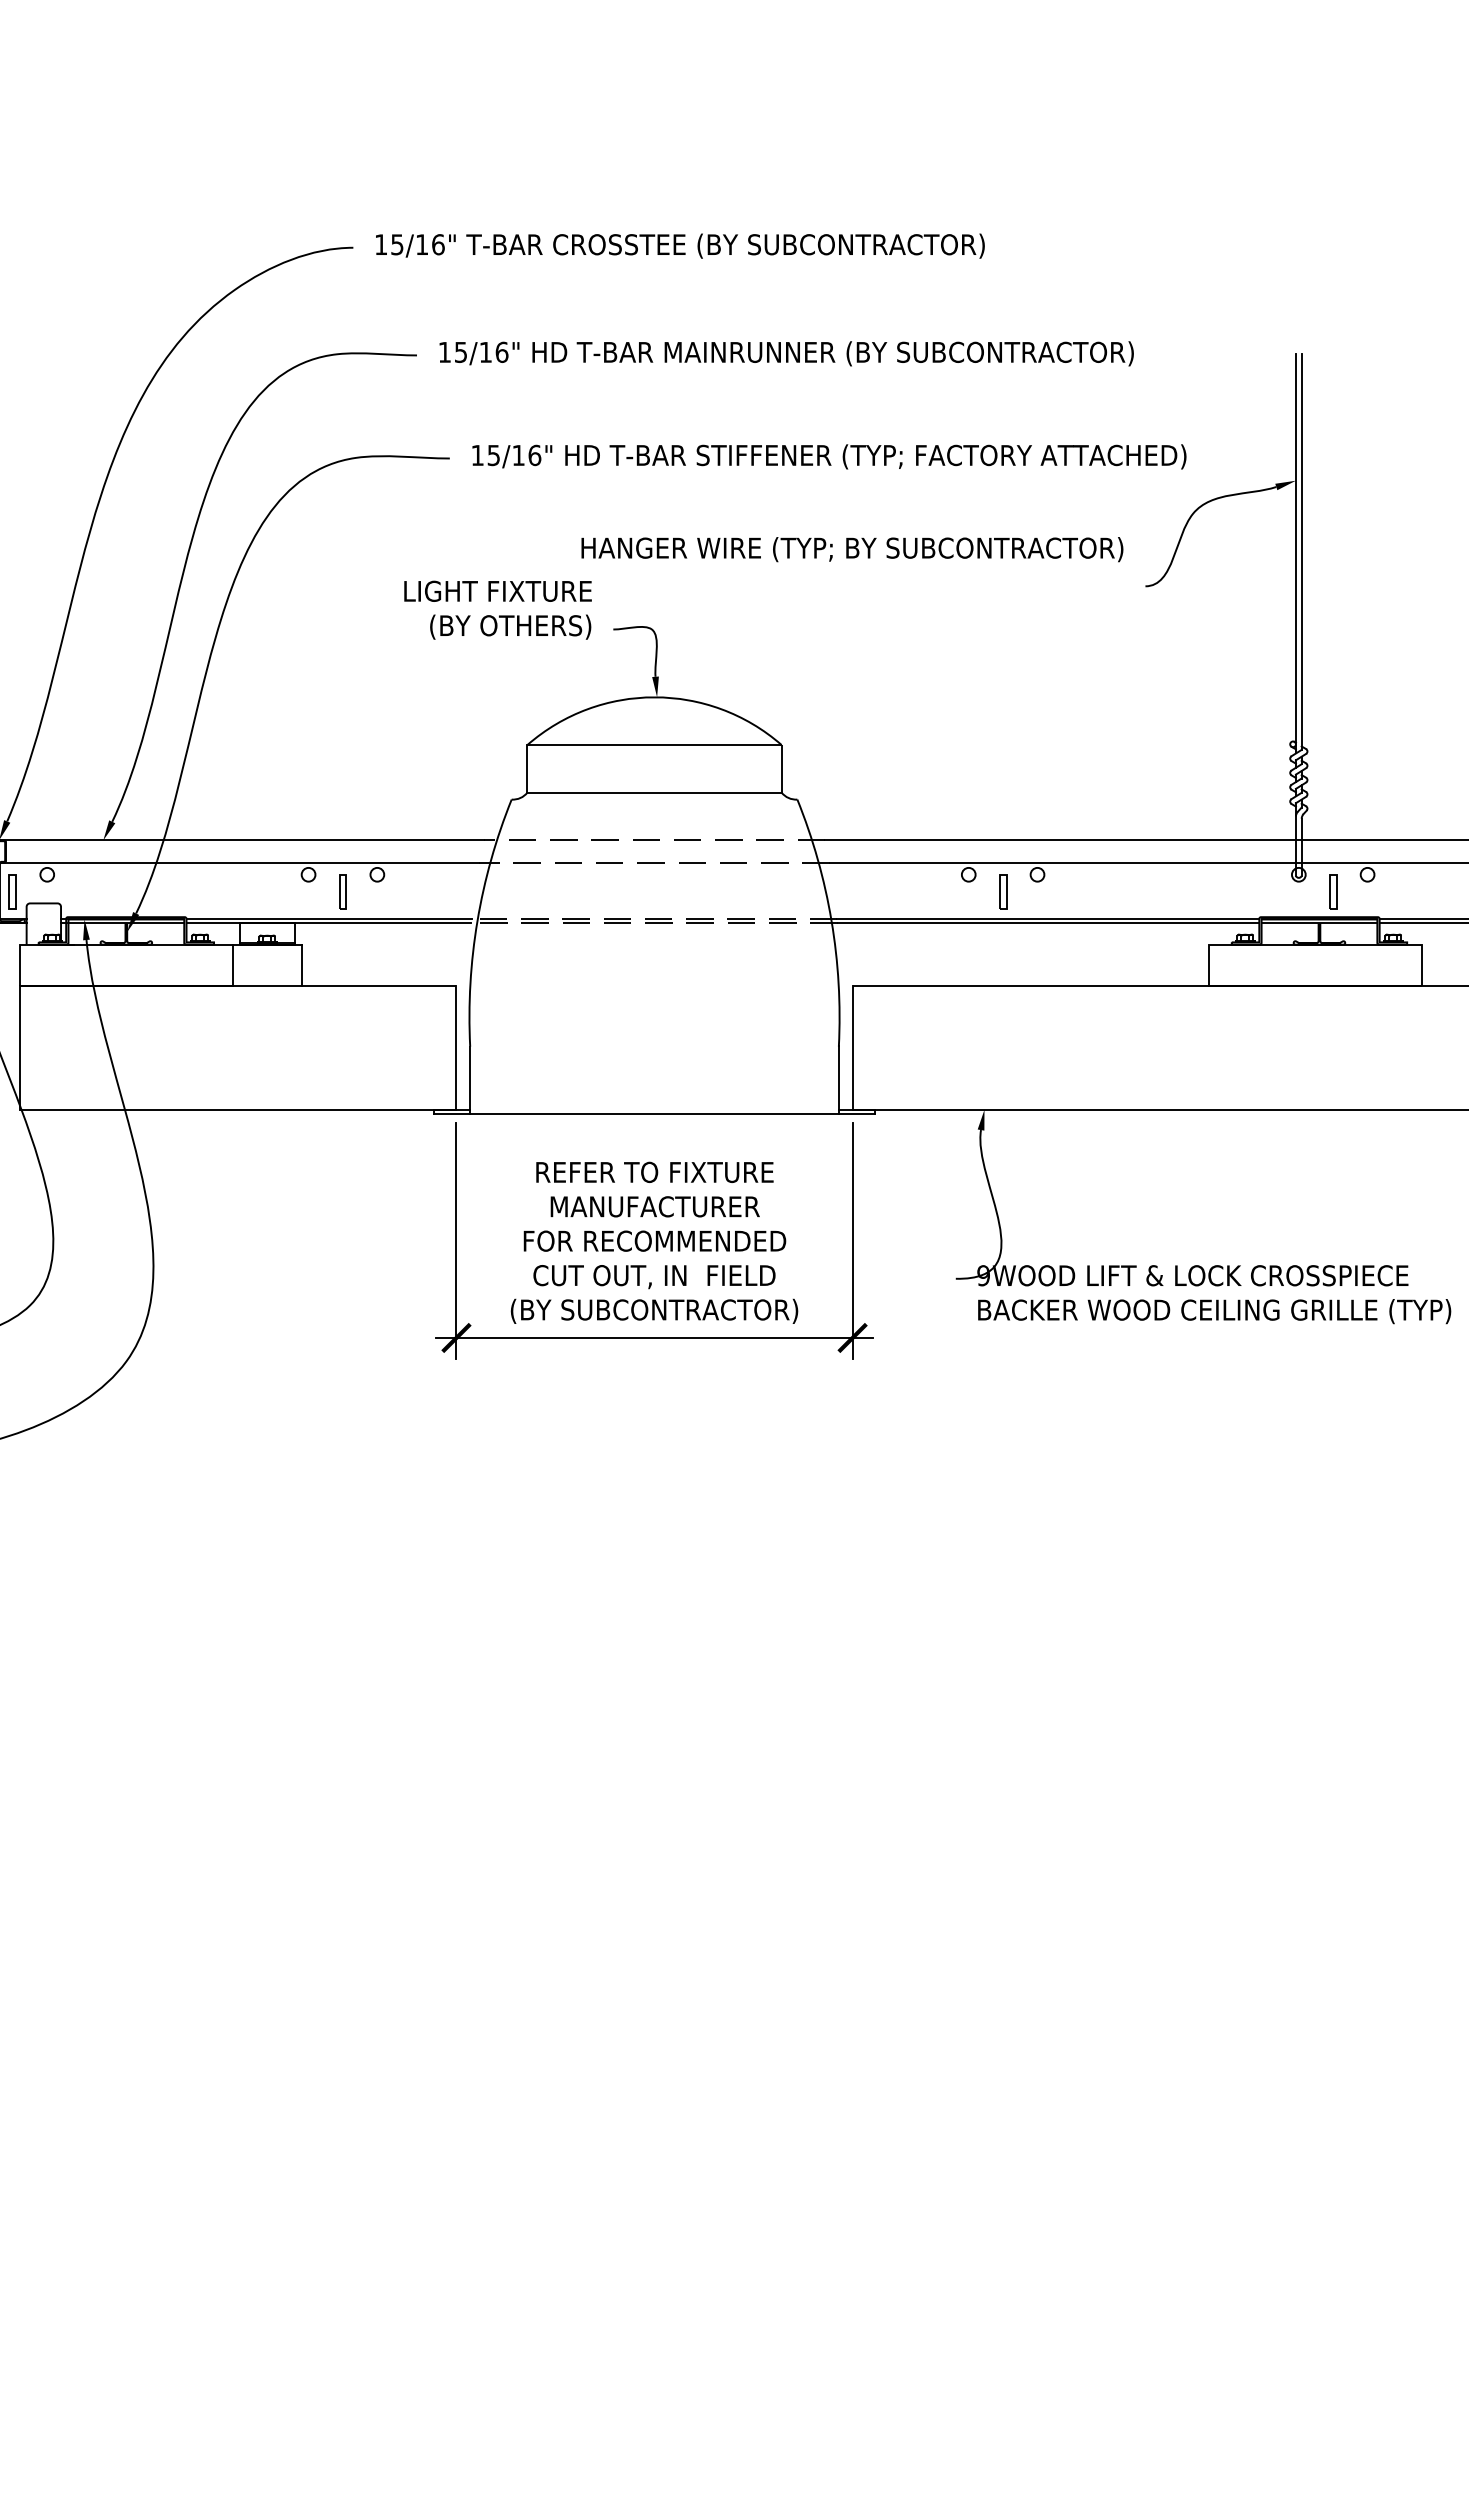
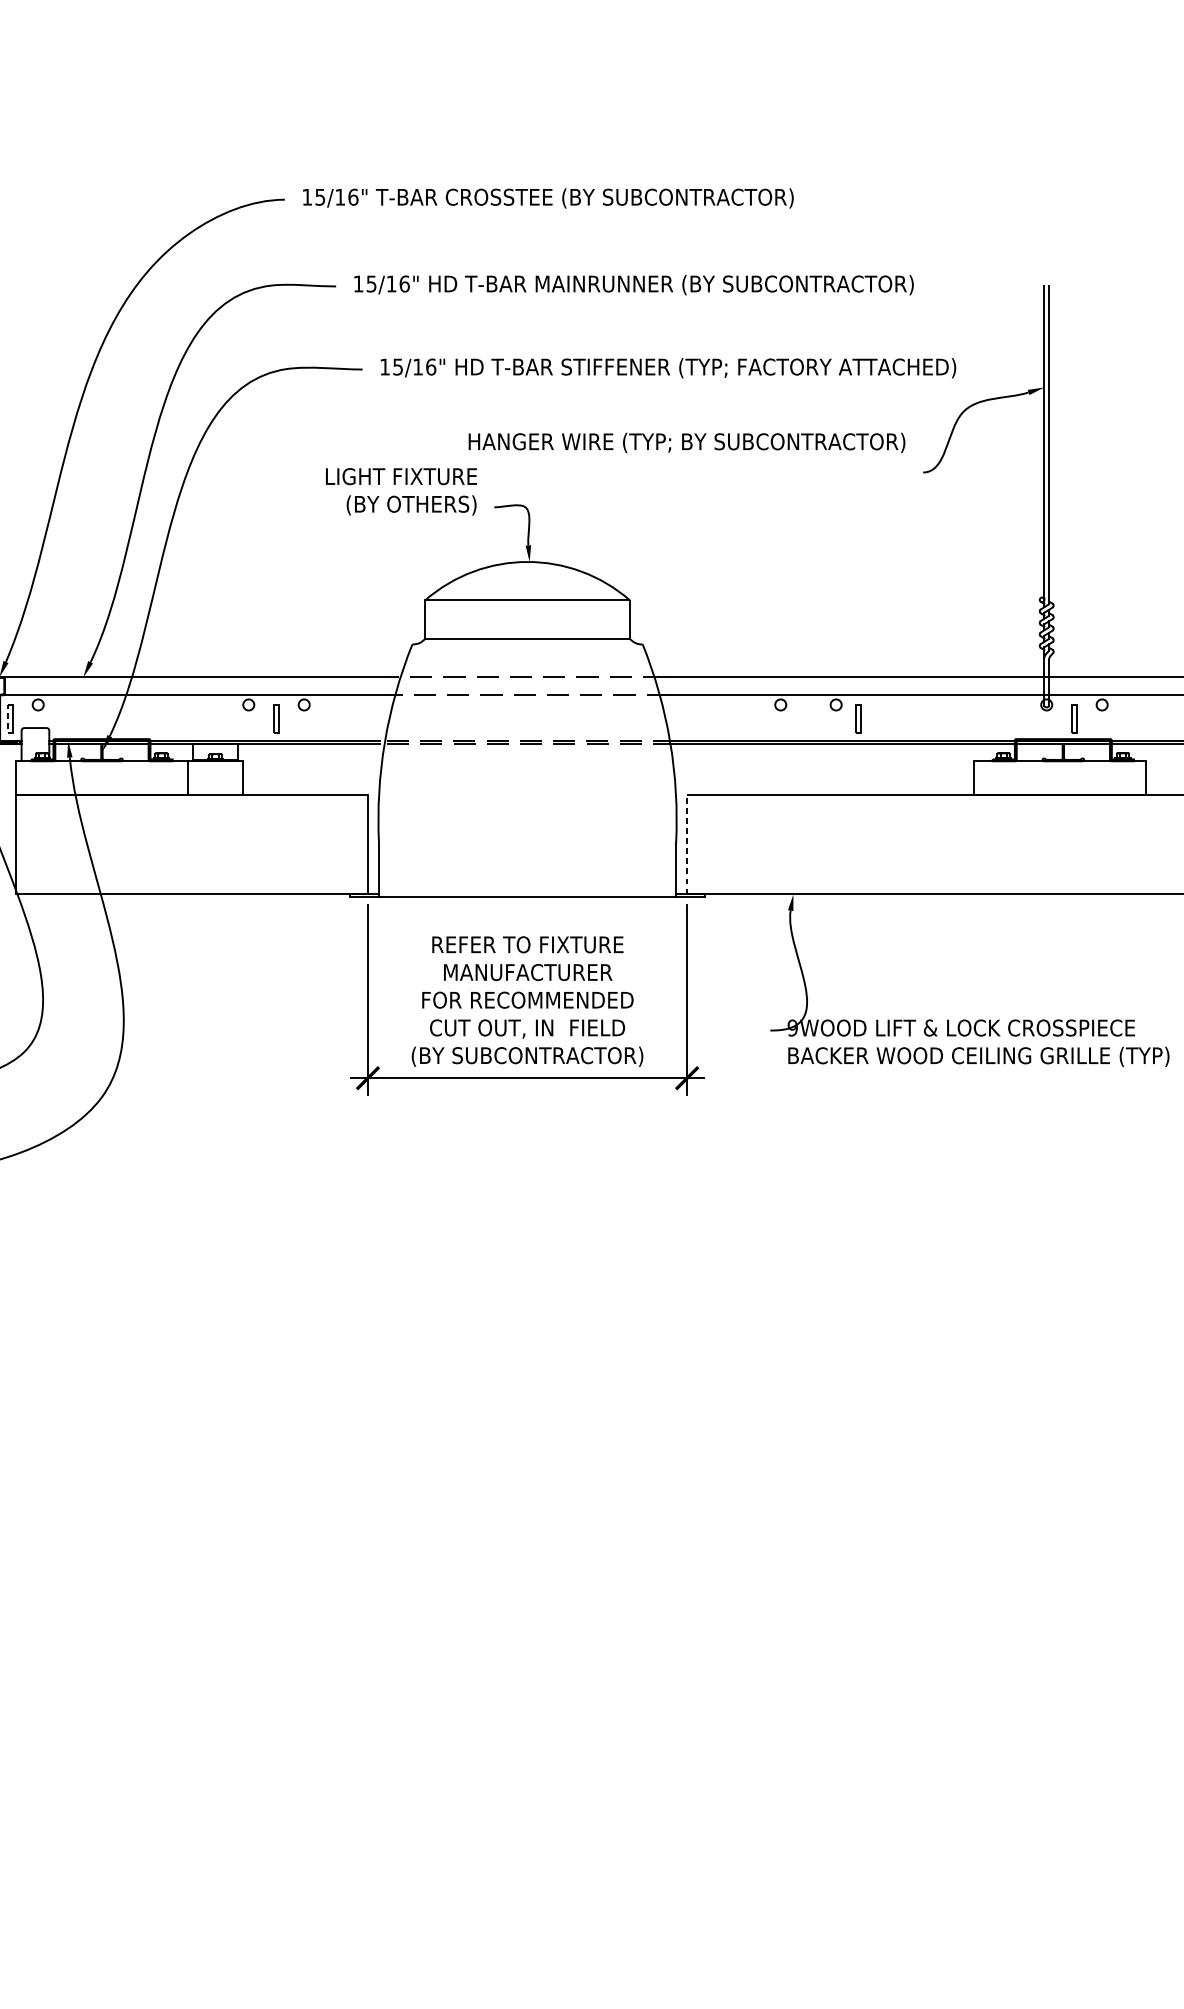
part: (1003, 891) -> (858, 718), moved
line: (9, 892) -> (7, 719), solid -> dashed
line: (852, 1047) -> (687, 844), solid -> dashed

